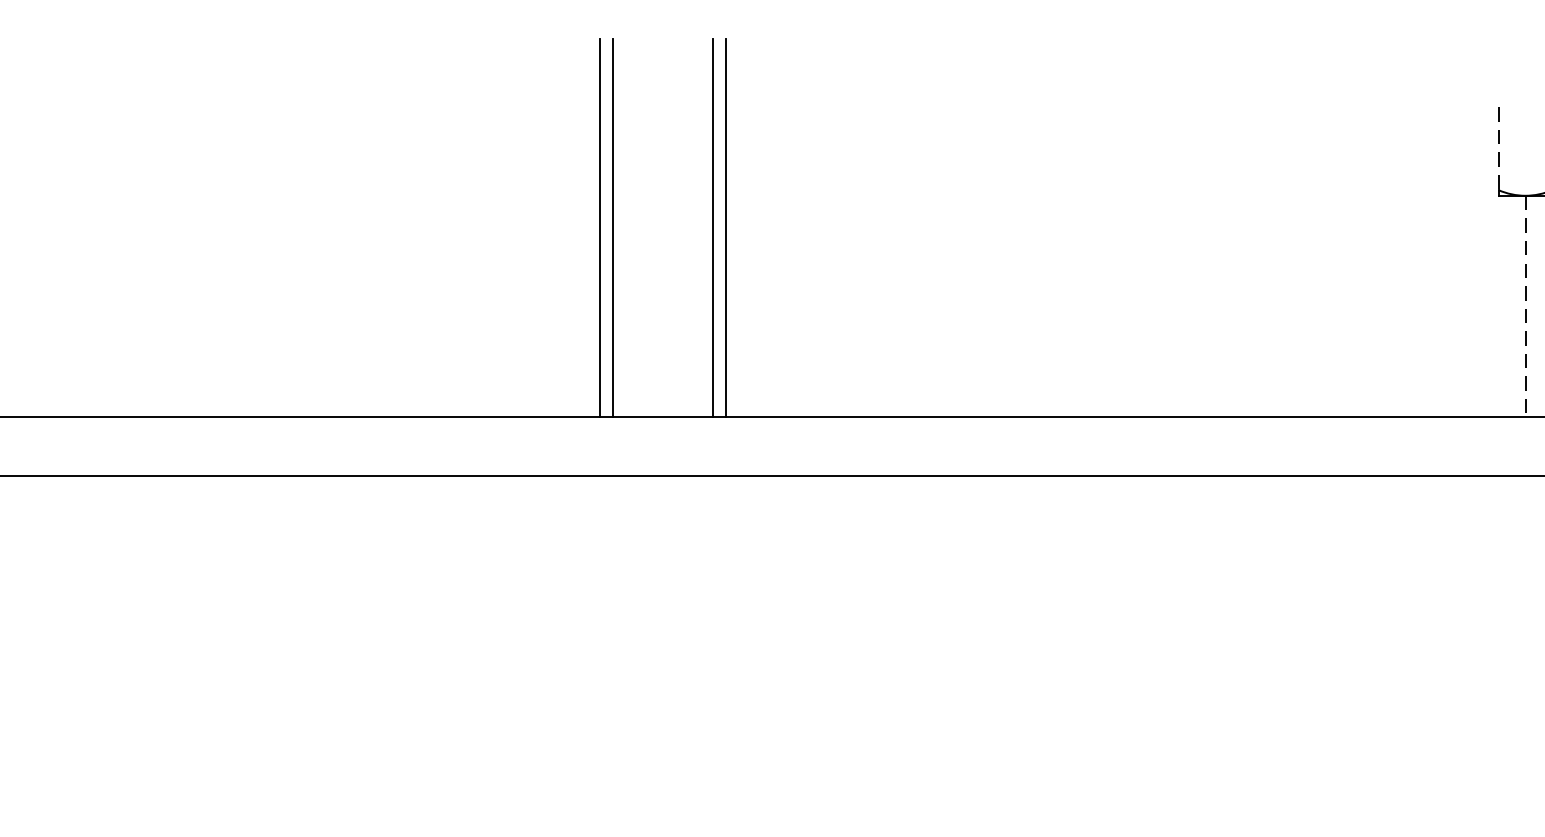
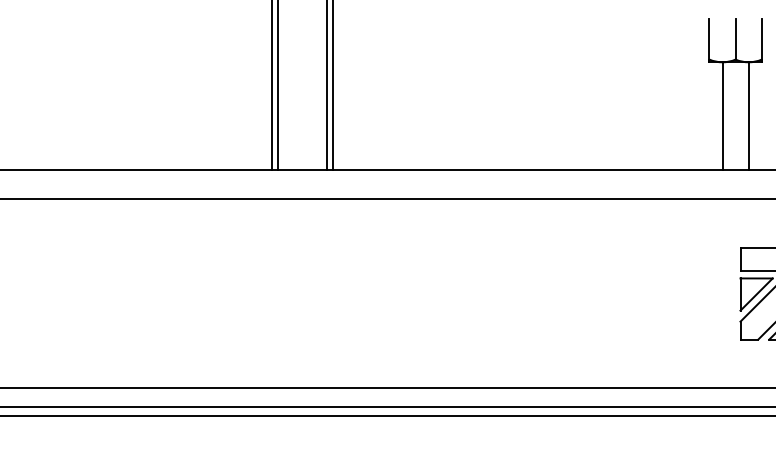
line: (1498, 148) -> (709, 39), dashed -> solid
line: (1525, 307) -> (722, 116), dashed -> solid

